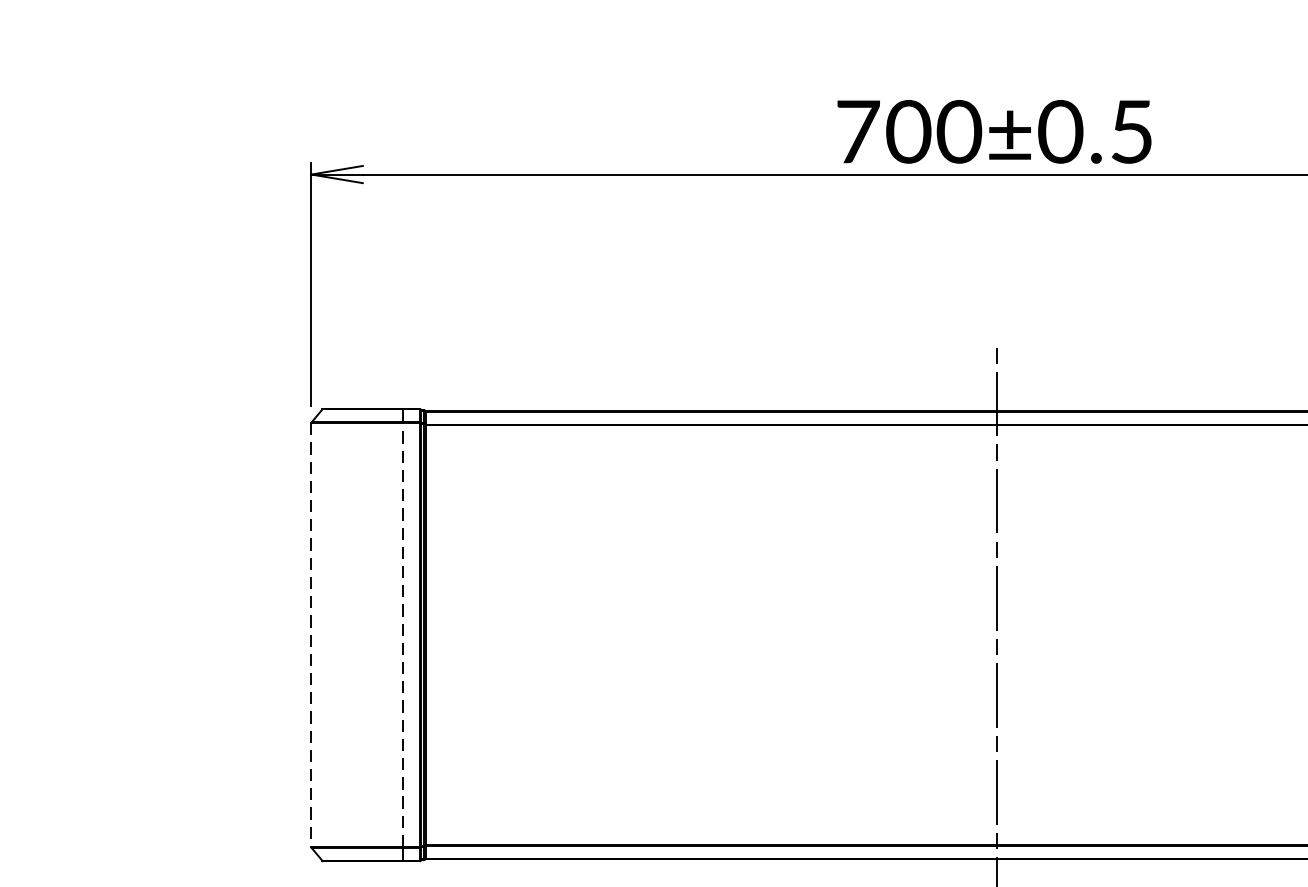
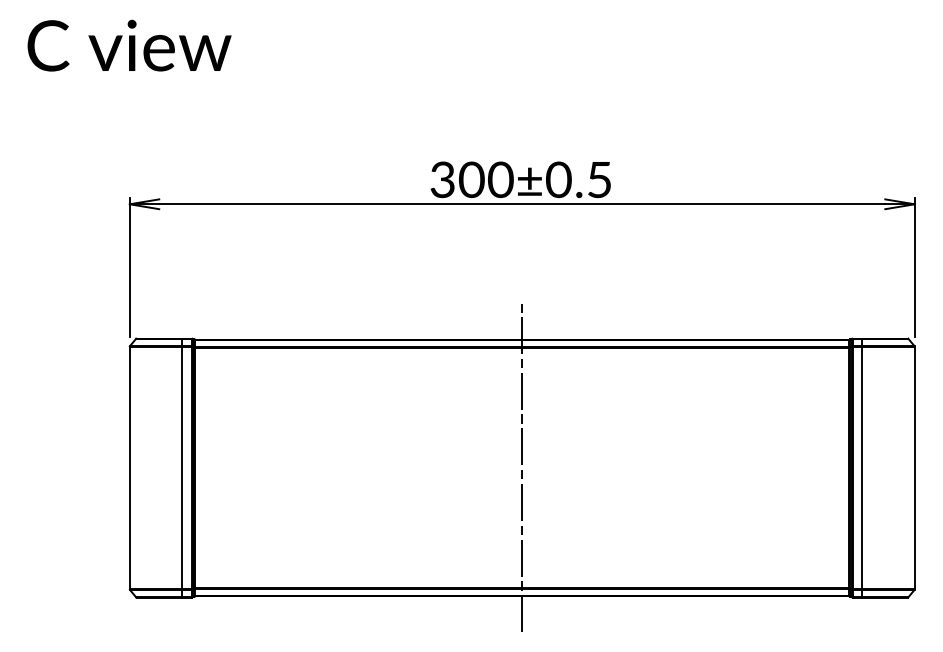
text: (857, 131) -> (442, 179), 700±0.5 -> 300±0.5
line: (403, 634) -> (182, 467), dashed -> solid
line: (310, 635) -> (129, 468), dashed -> solid

